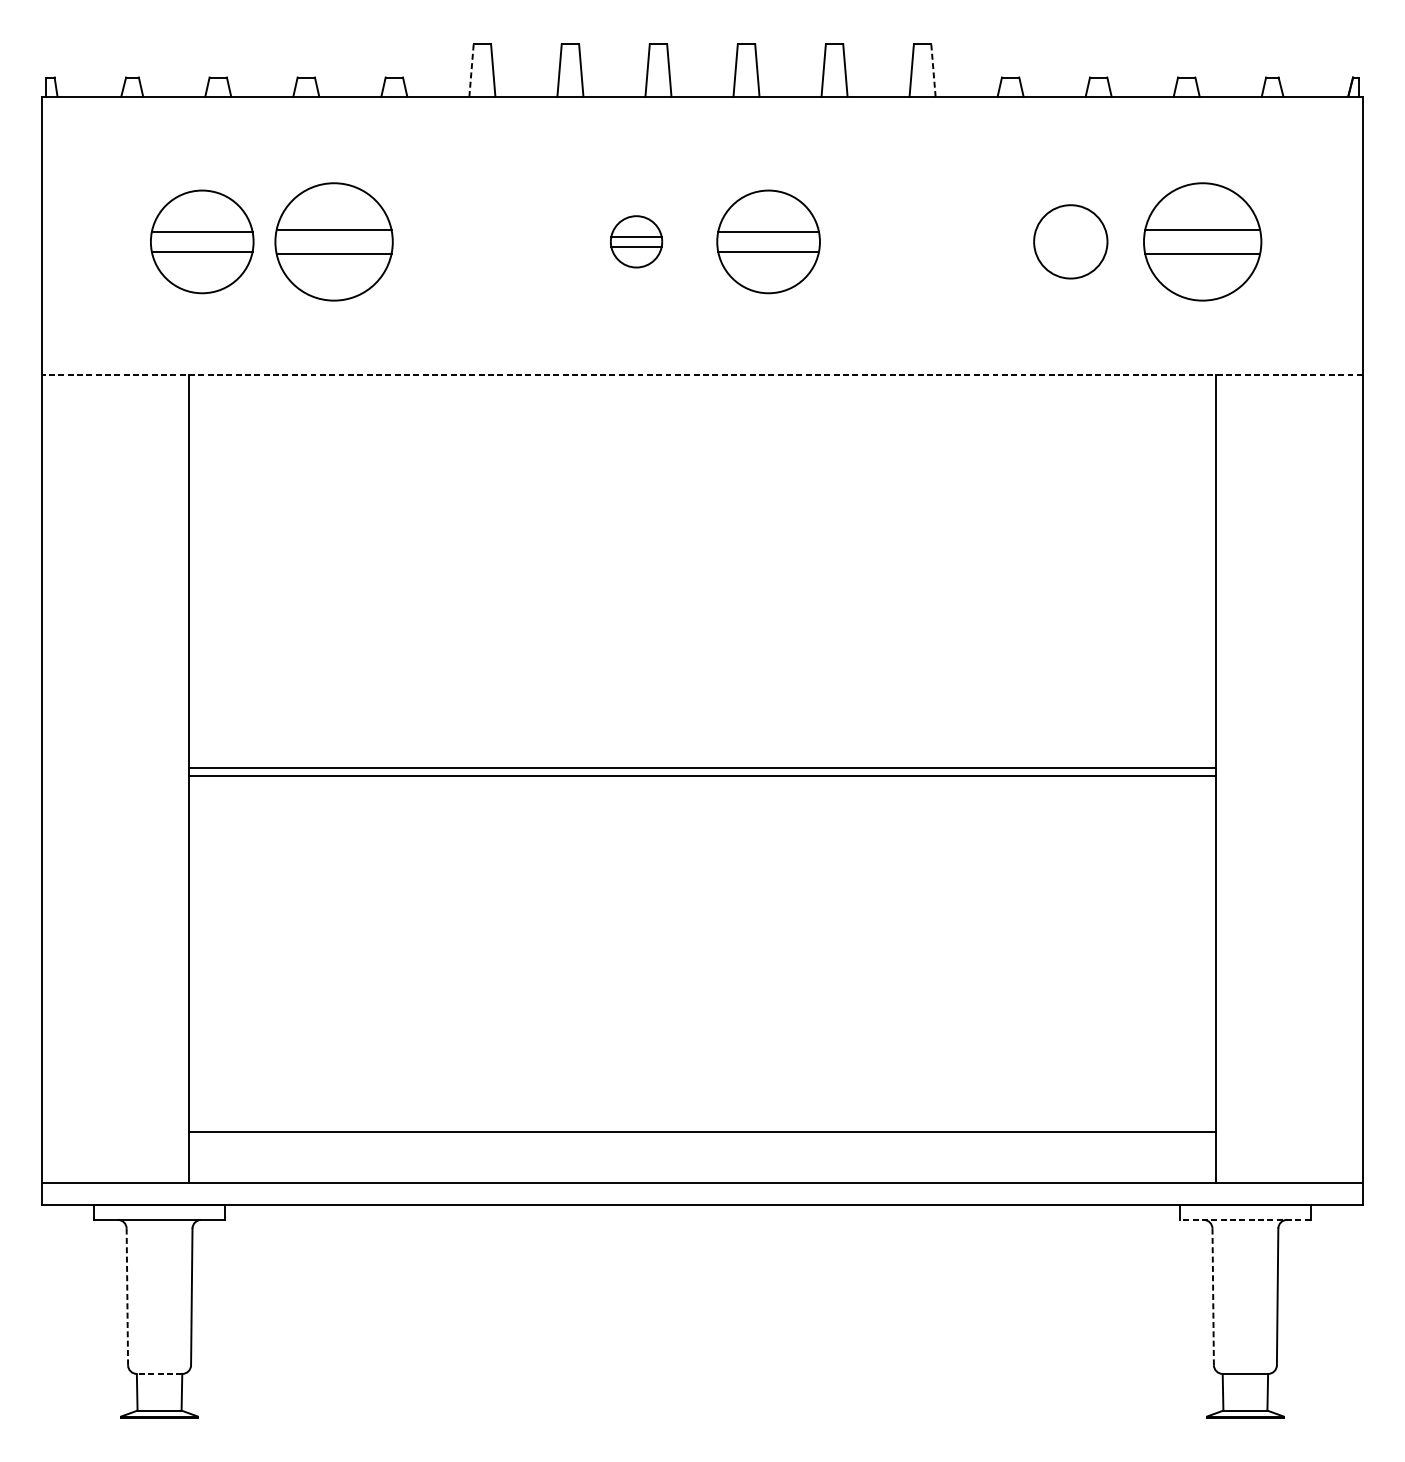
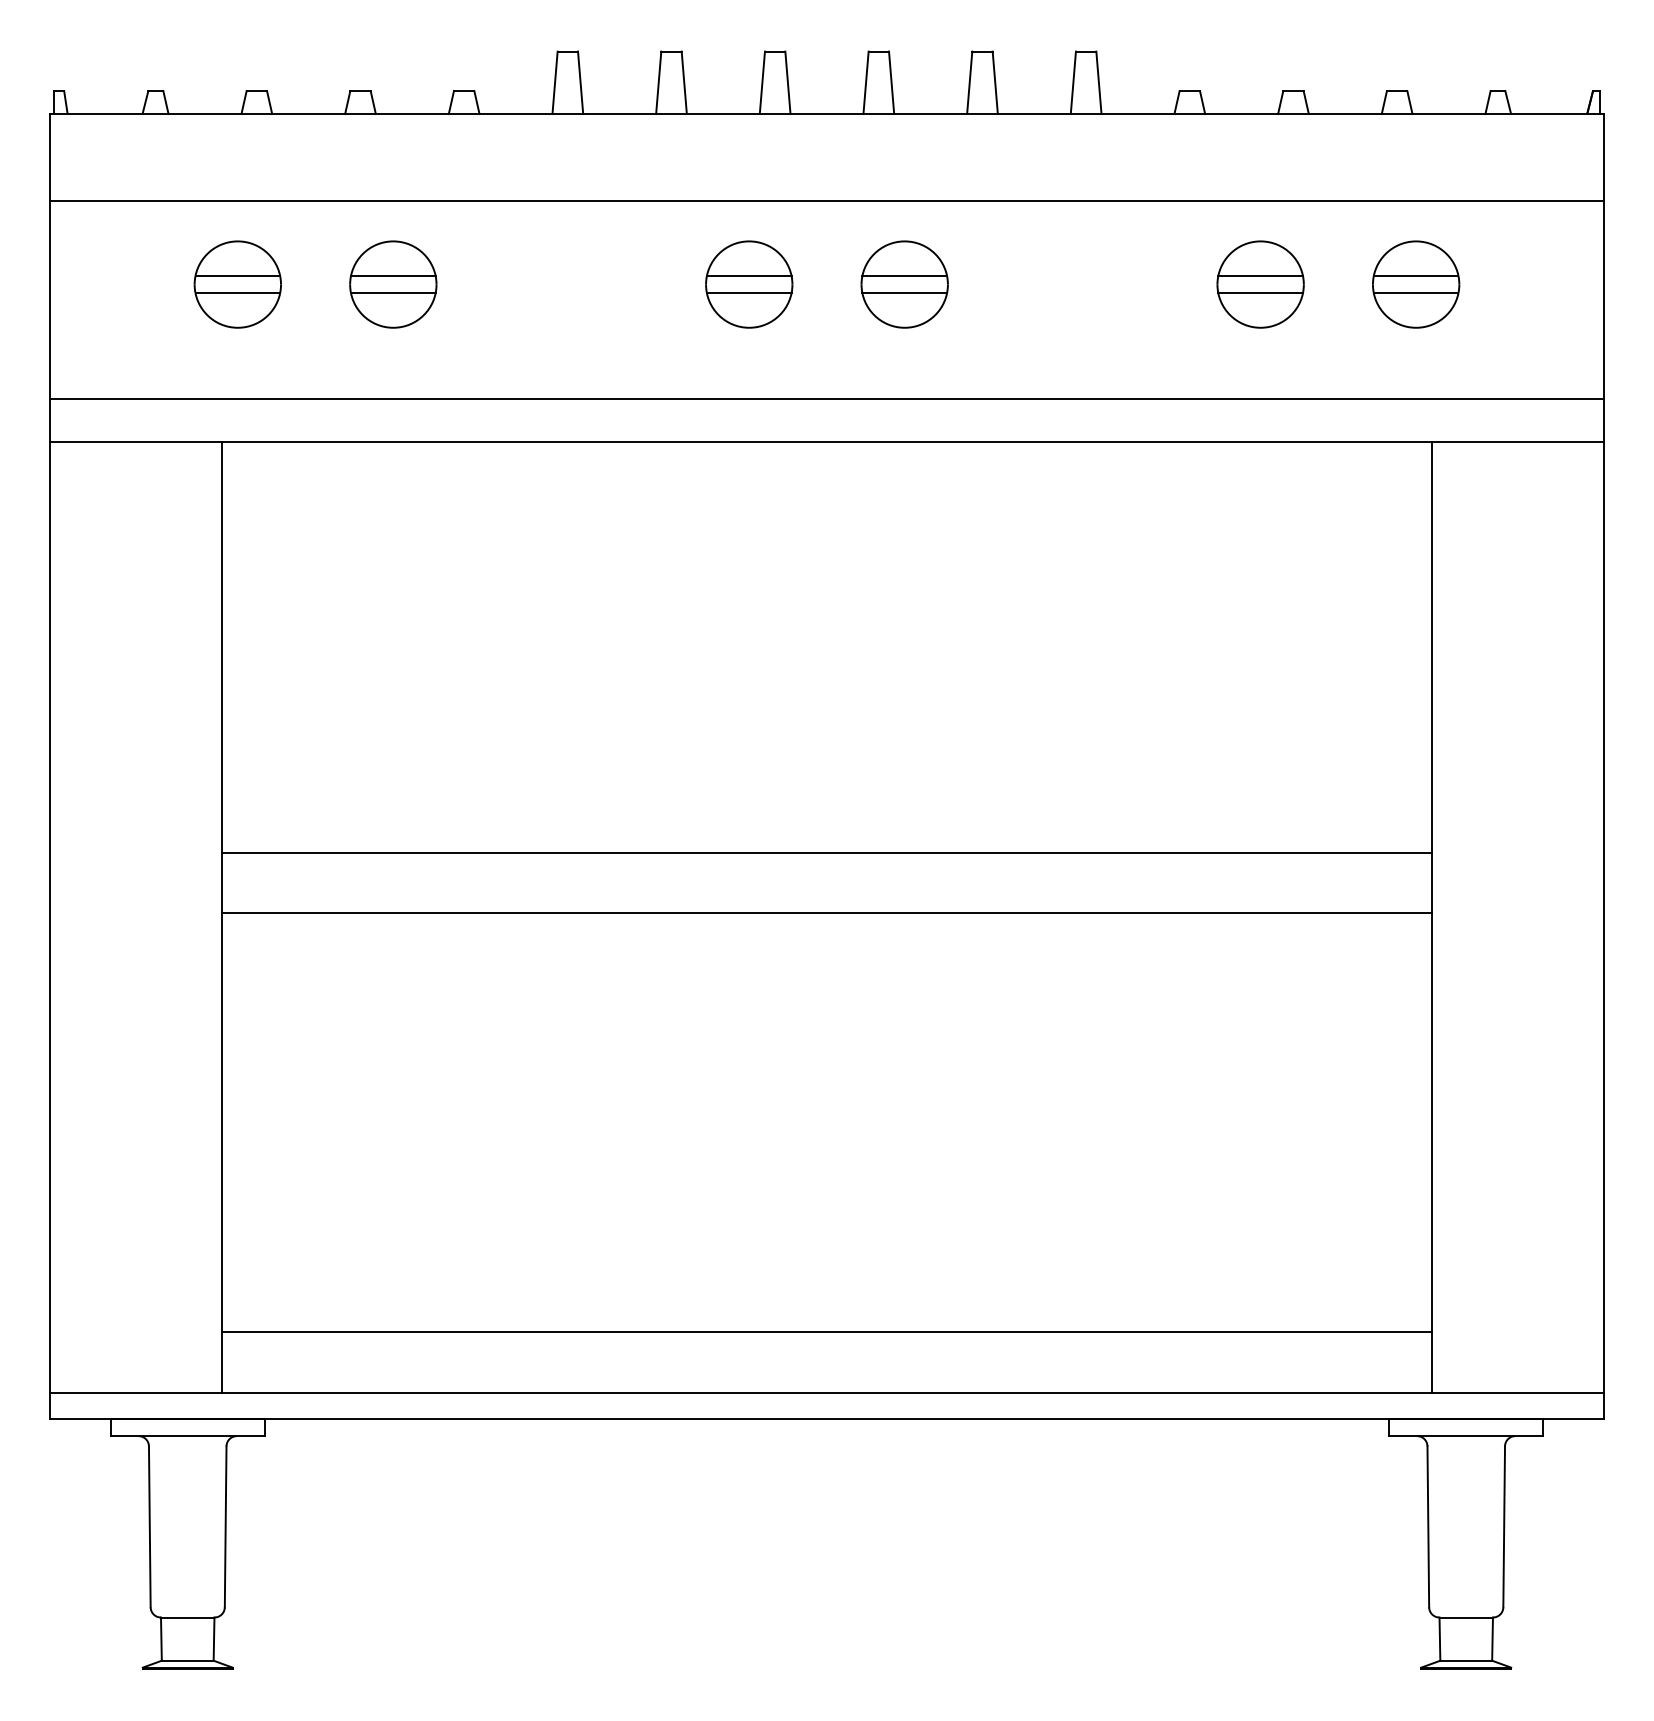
line: (471, 70) -> (555, 82), dashed -> solid
line: (933, 70) -> (1098, 82), dashed -> solid
line: (702, 170) -> (826, 200), added
line: (1070, 234) -> (1260, 275), added
part: (201, 241) -> (237, 284), size x0.71
part: (334, 241) -> (393, 284), size x0.62
part: (636, 241) -> (749, 284), size x1.43
part: (768, 241) -> (904, 284), size x0.71
part: (1203, 241) -> (1416, 284), size x0.62
line: (1070, 249) -> (1260, 293), added
line: (702, 338) -> (826, 398), added
line: (702, 375) -> (826, 441), dashed -> solid
line: (702, 768) -> (826, 853), moved
line: (1245, 1220) -> (1466, 1436), dashed -> solid
line: (127, 1297) -> (149, 1527), dashed -> solid
line: (1213, 1297) -> (1428, 1527), dashed -> solid
line: (159, 1373) -> (187, 1617), dashed -> solid

